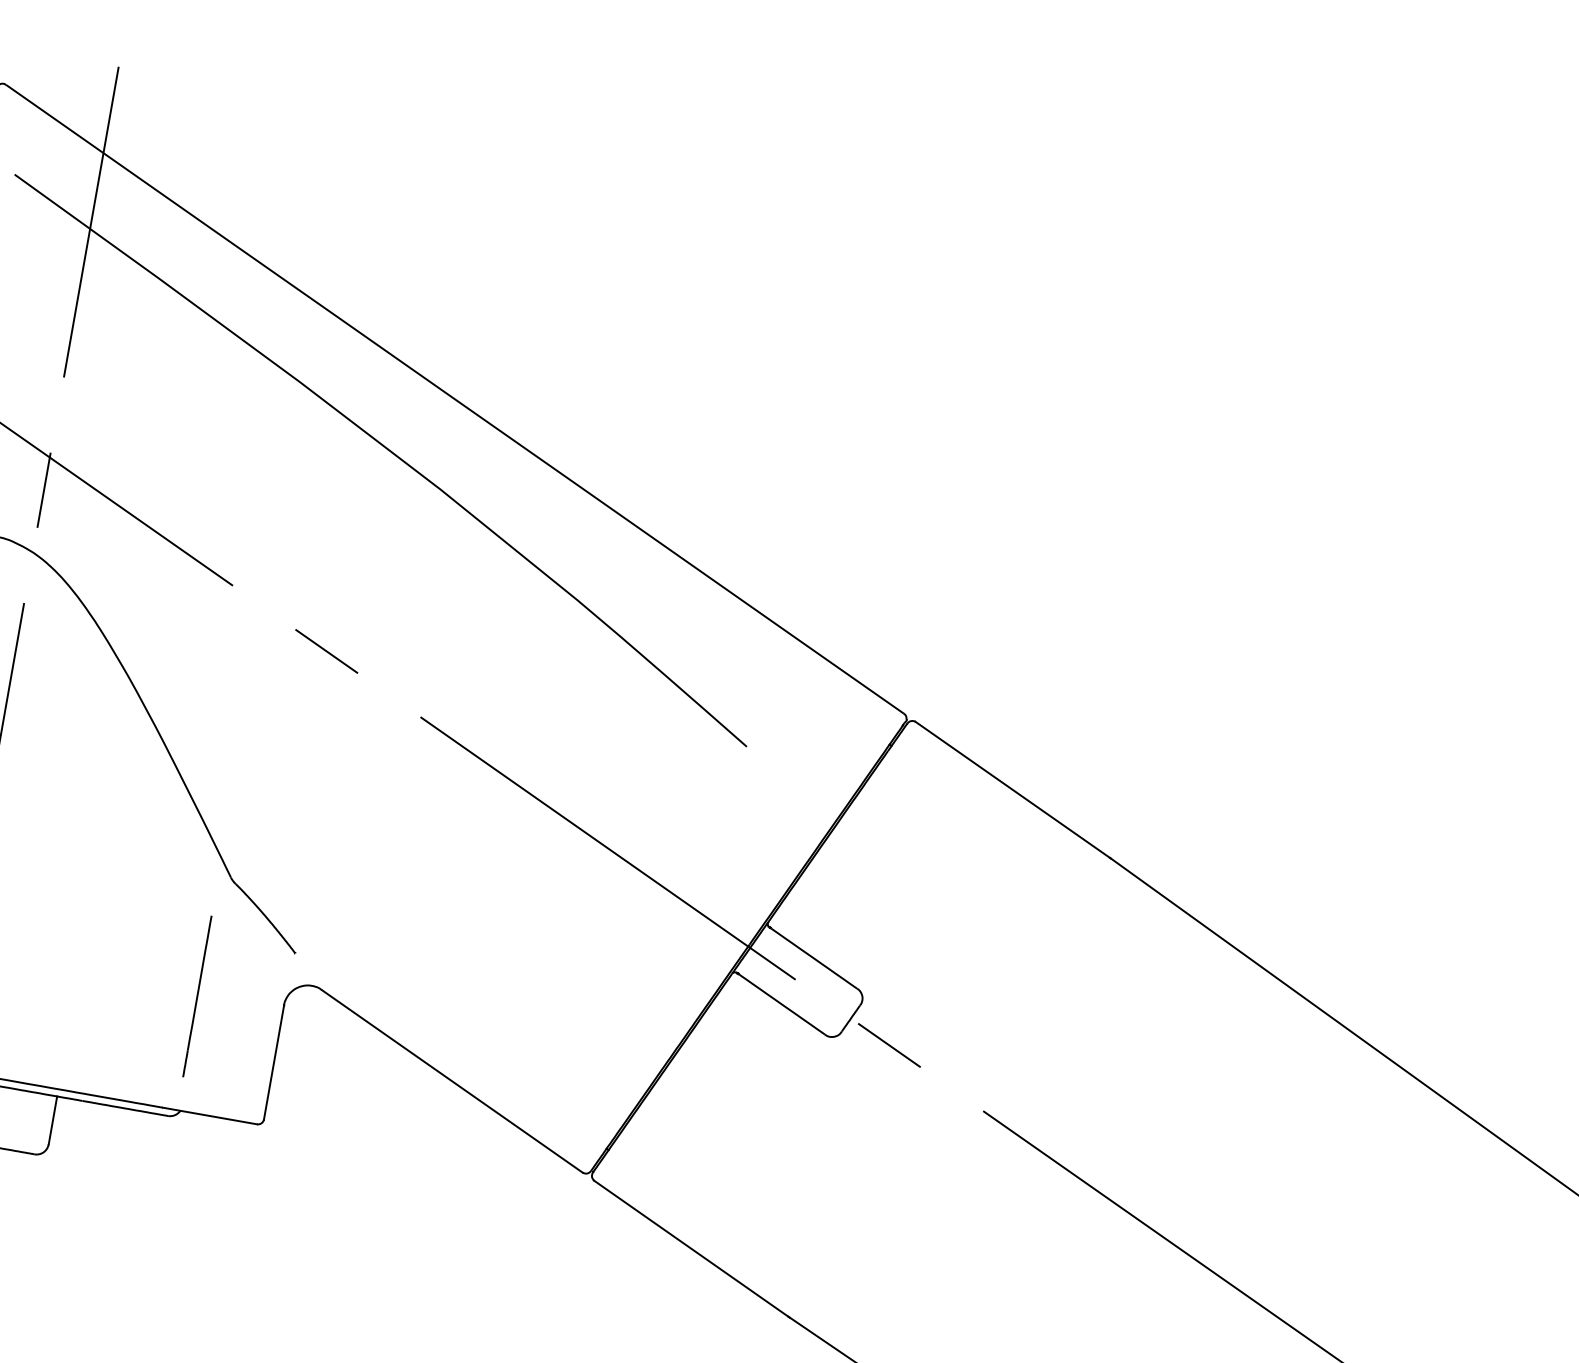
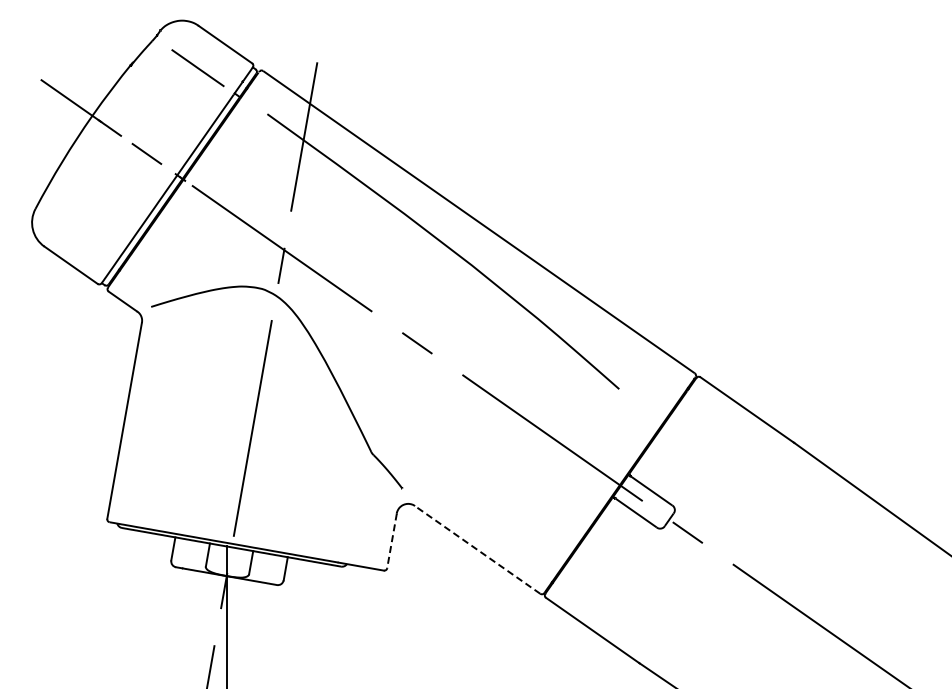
line: (195, 995) -> (354, 508), removed
line: (275, 1063) -> (392, 541), solid -> dashed
line: (451, 1080) -> (477, 549), solid -> dashed

